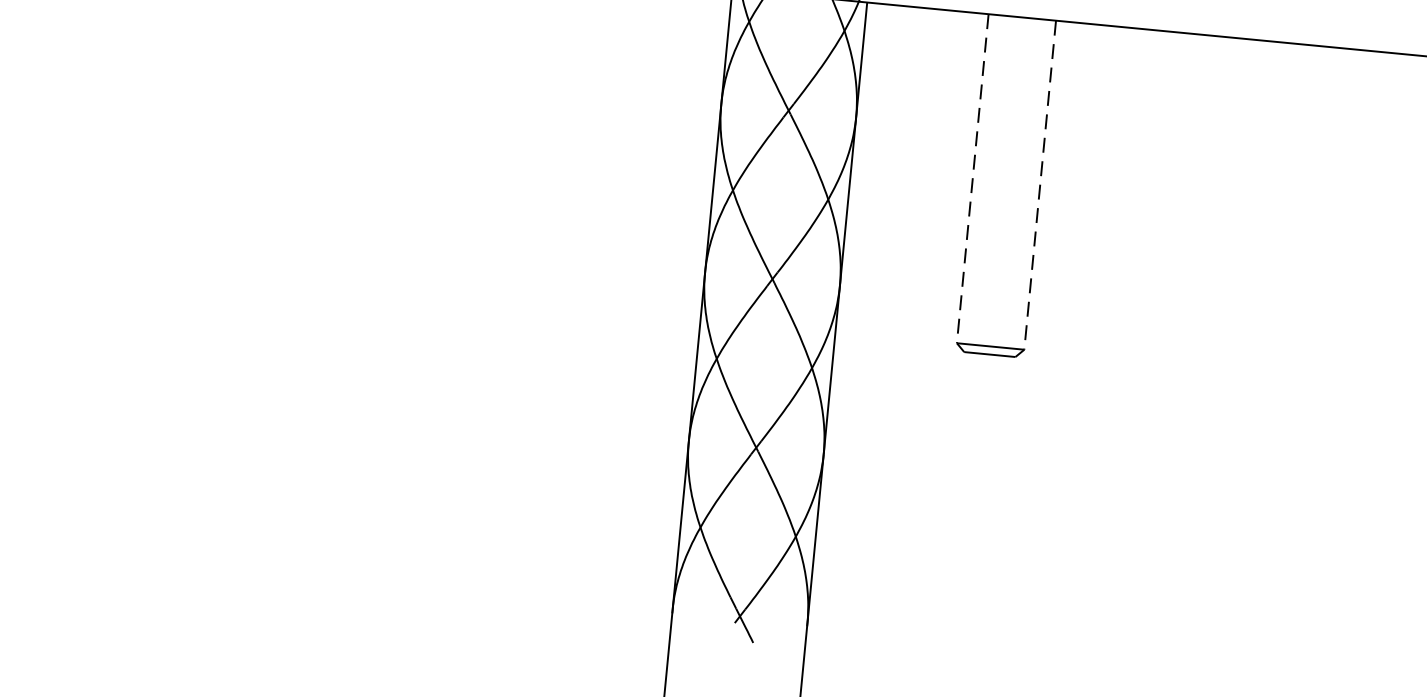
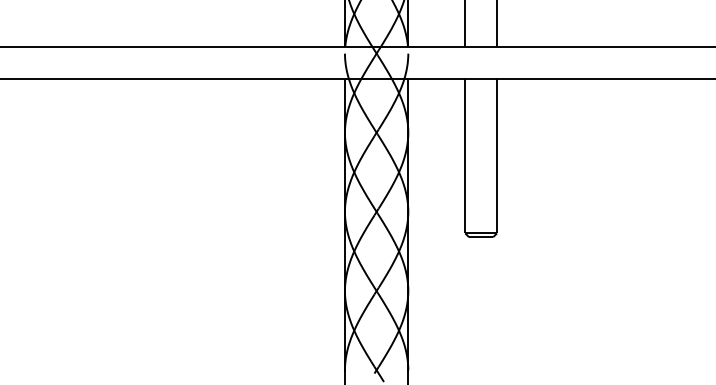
line: (973, 179) -> (465, 156), dashed -> solid
line: (1039, 185) -> (496, 156), dashed -> solid

